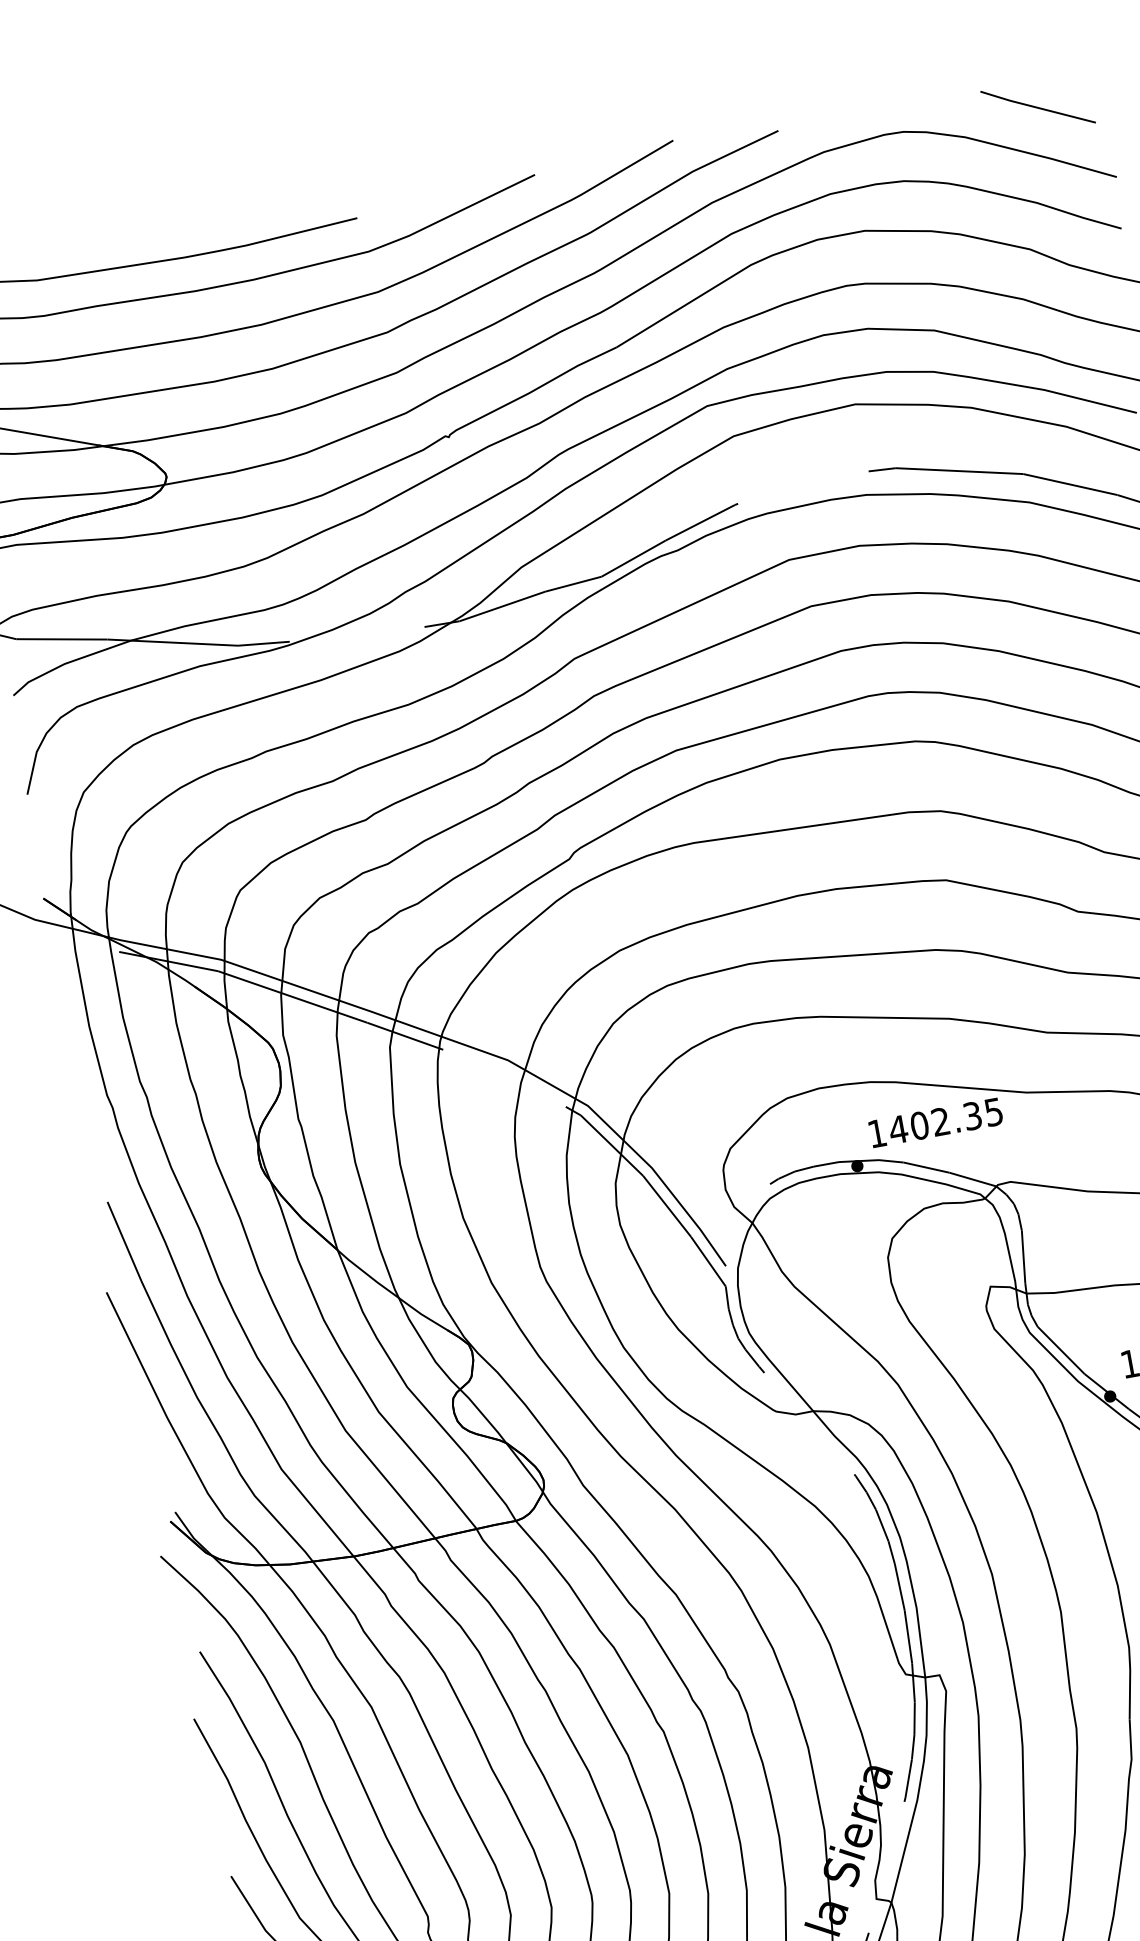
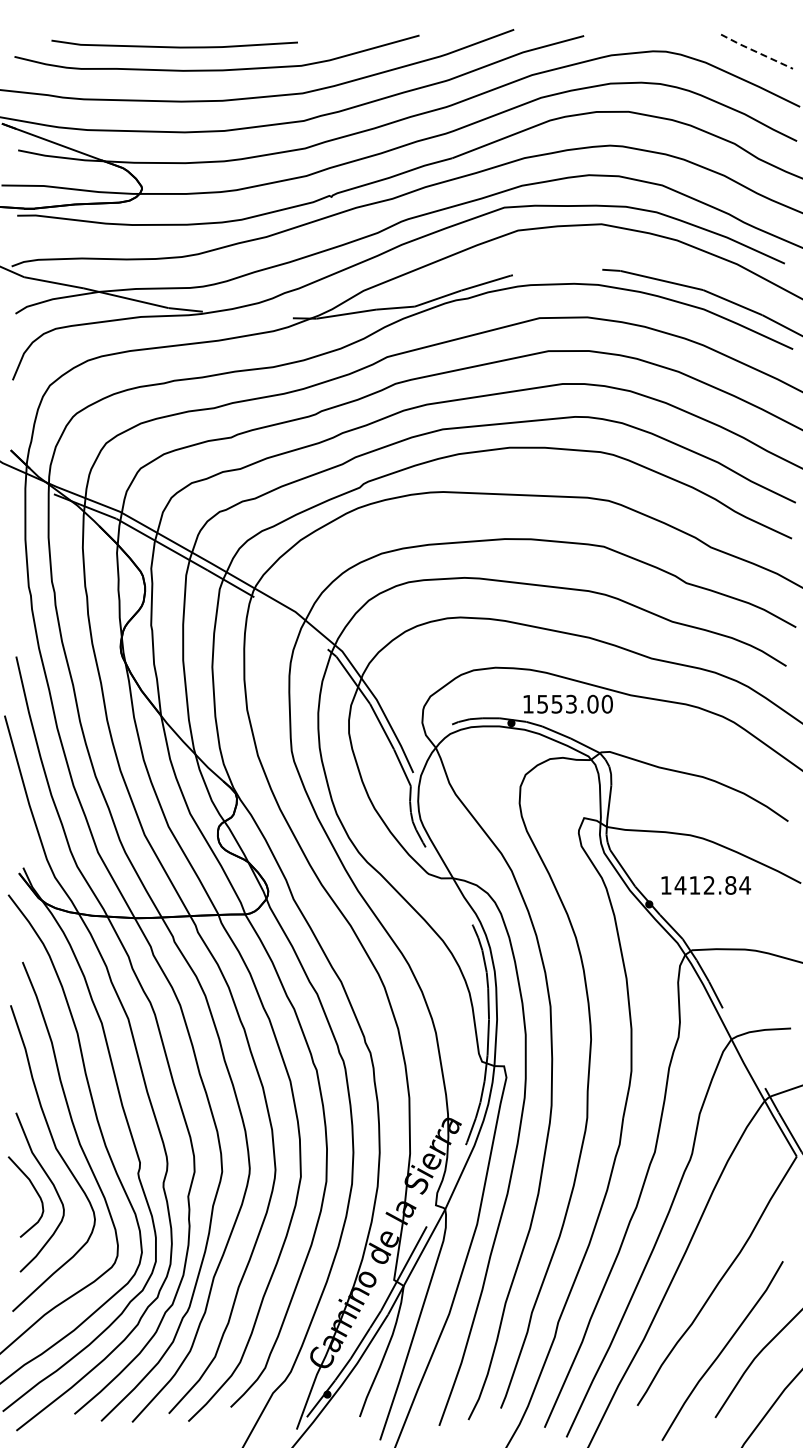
line: (1037, 108) -> (756, 52), solid -> dashed
text: (945, 1119) -> (574, 703), 1402.35 -> 1553.00

